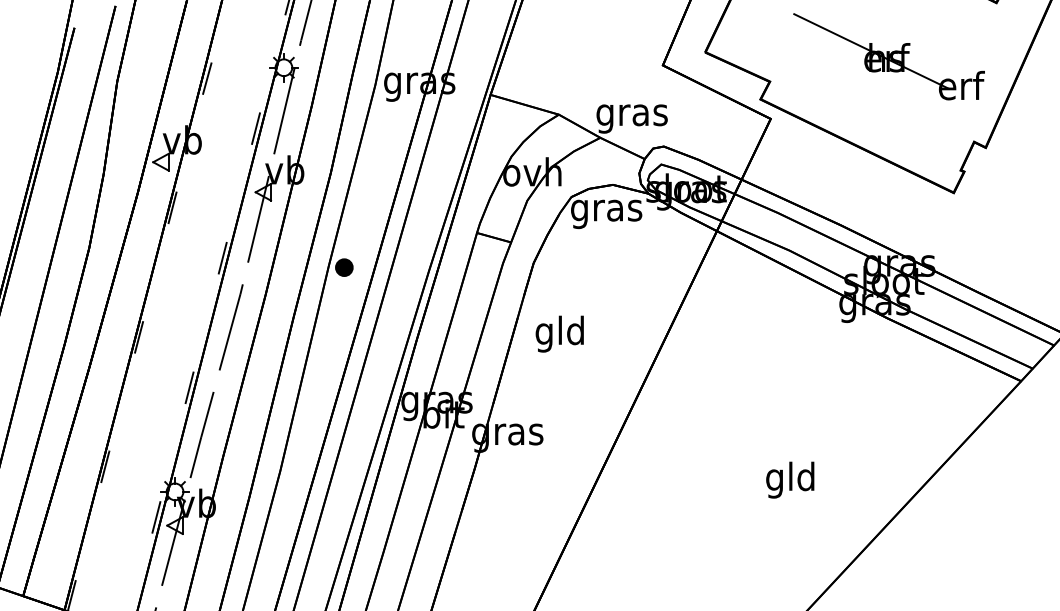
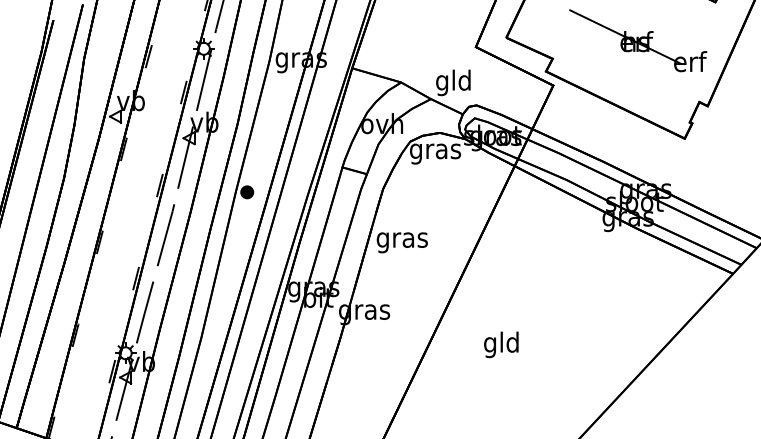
text: (631, 114) -> (453, 82), gras -> gld
text: (559, 333) -> (401, 239), gld -> gras
text: (790, 479) -> (501, 344), moved

